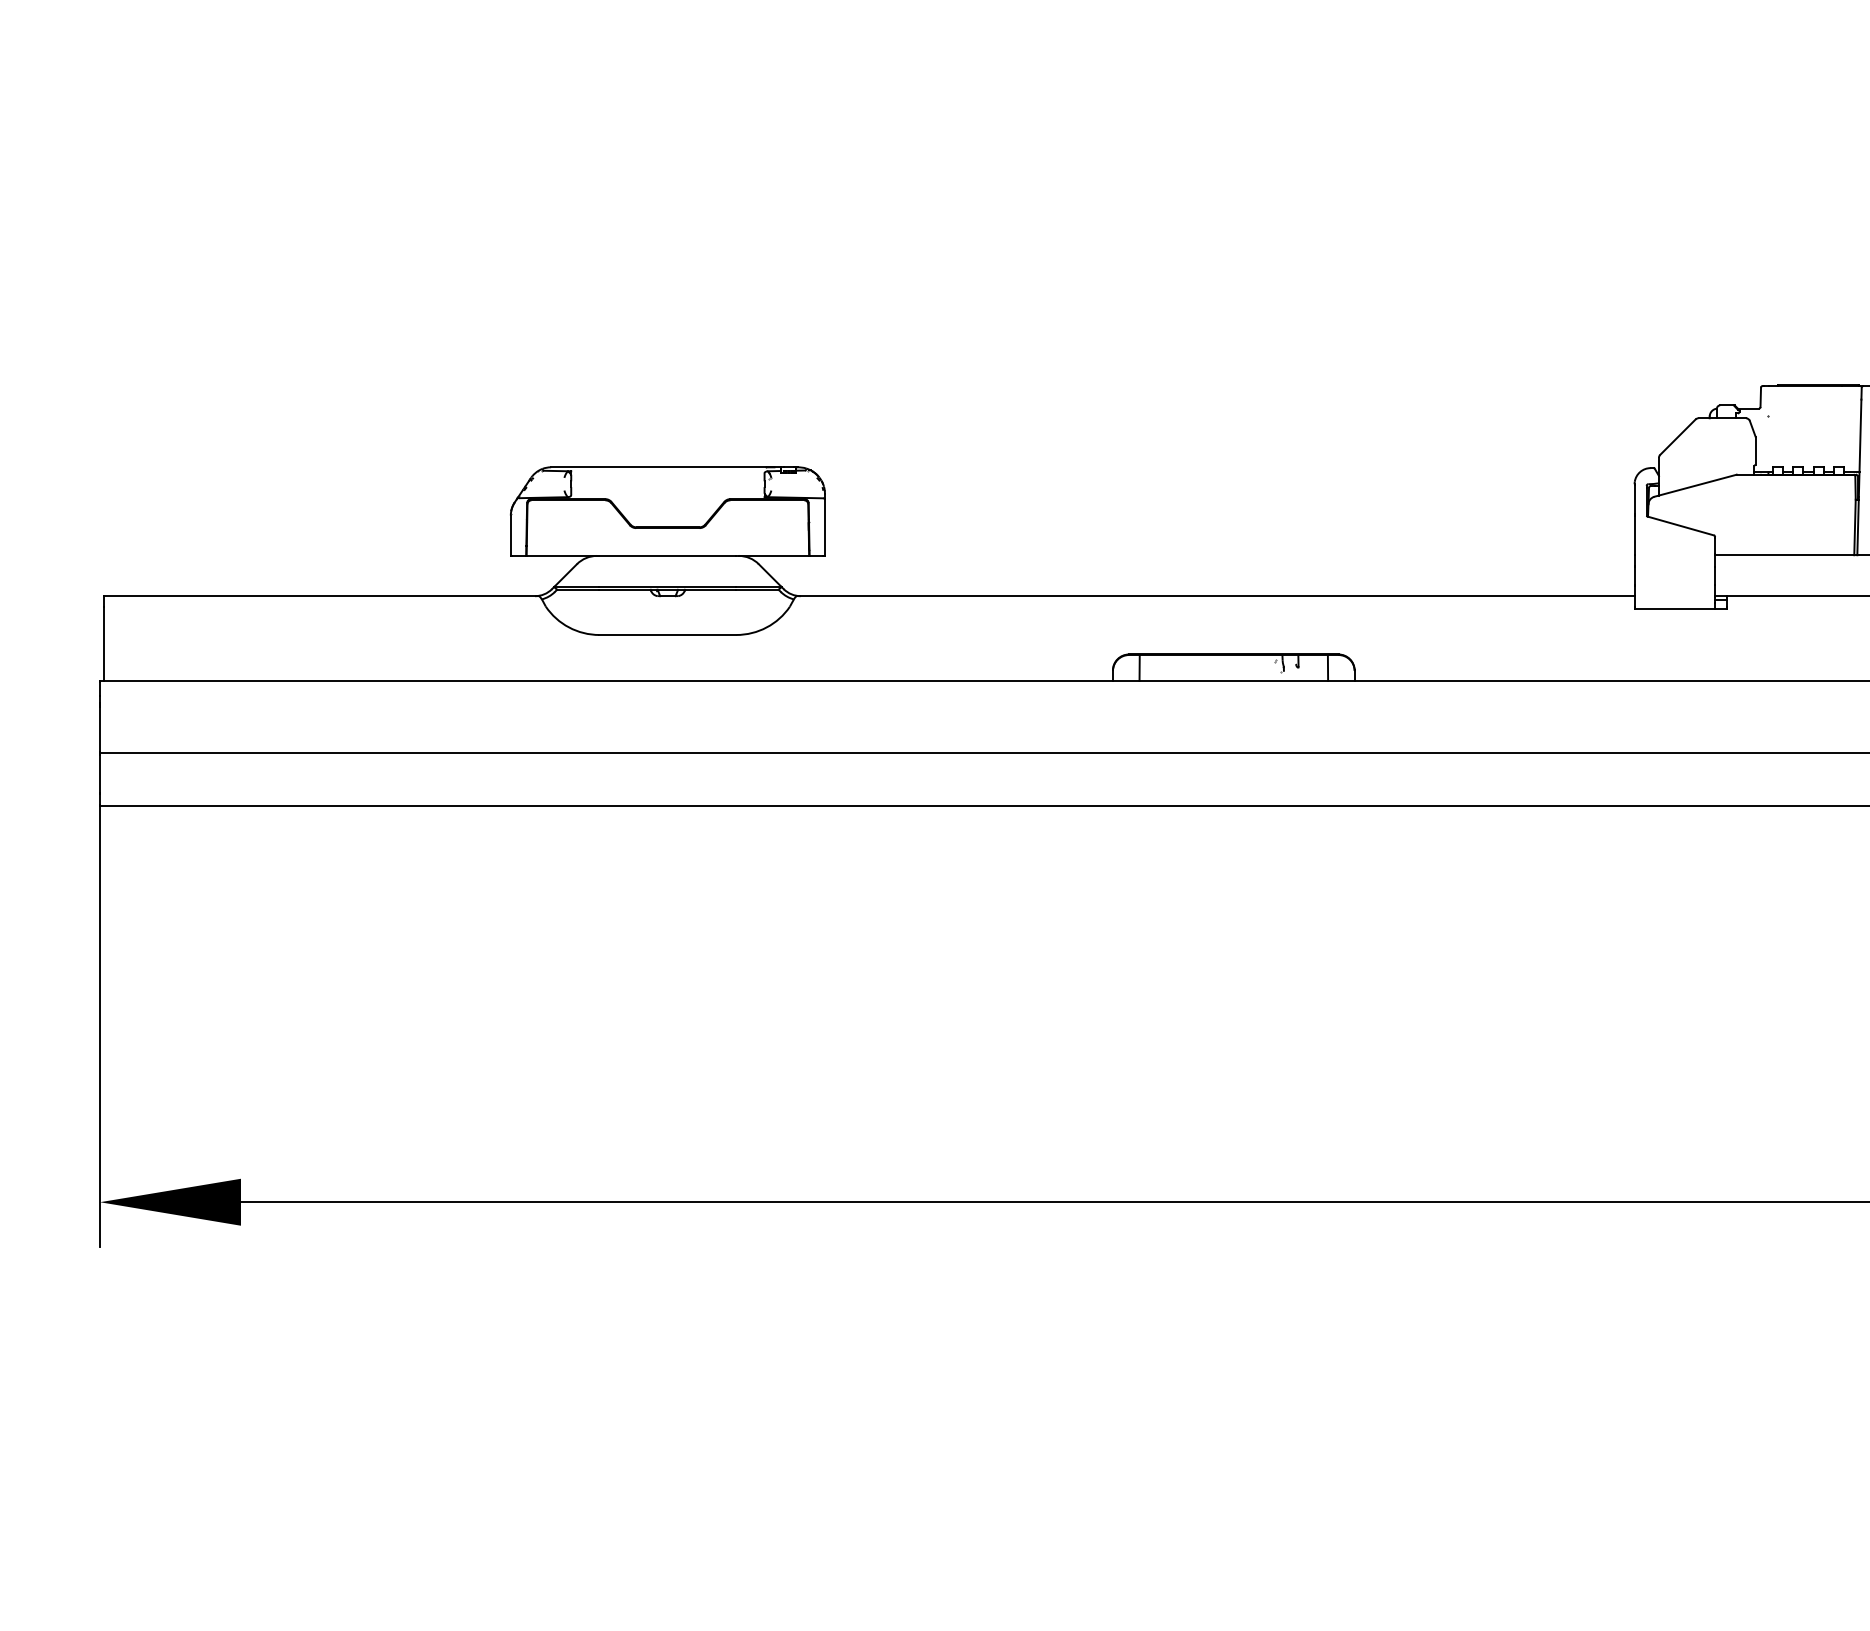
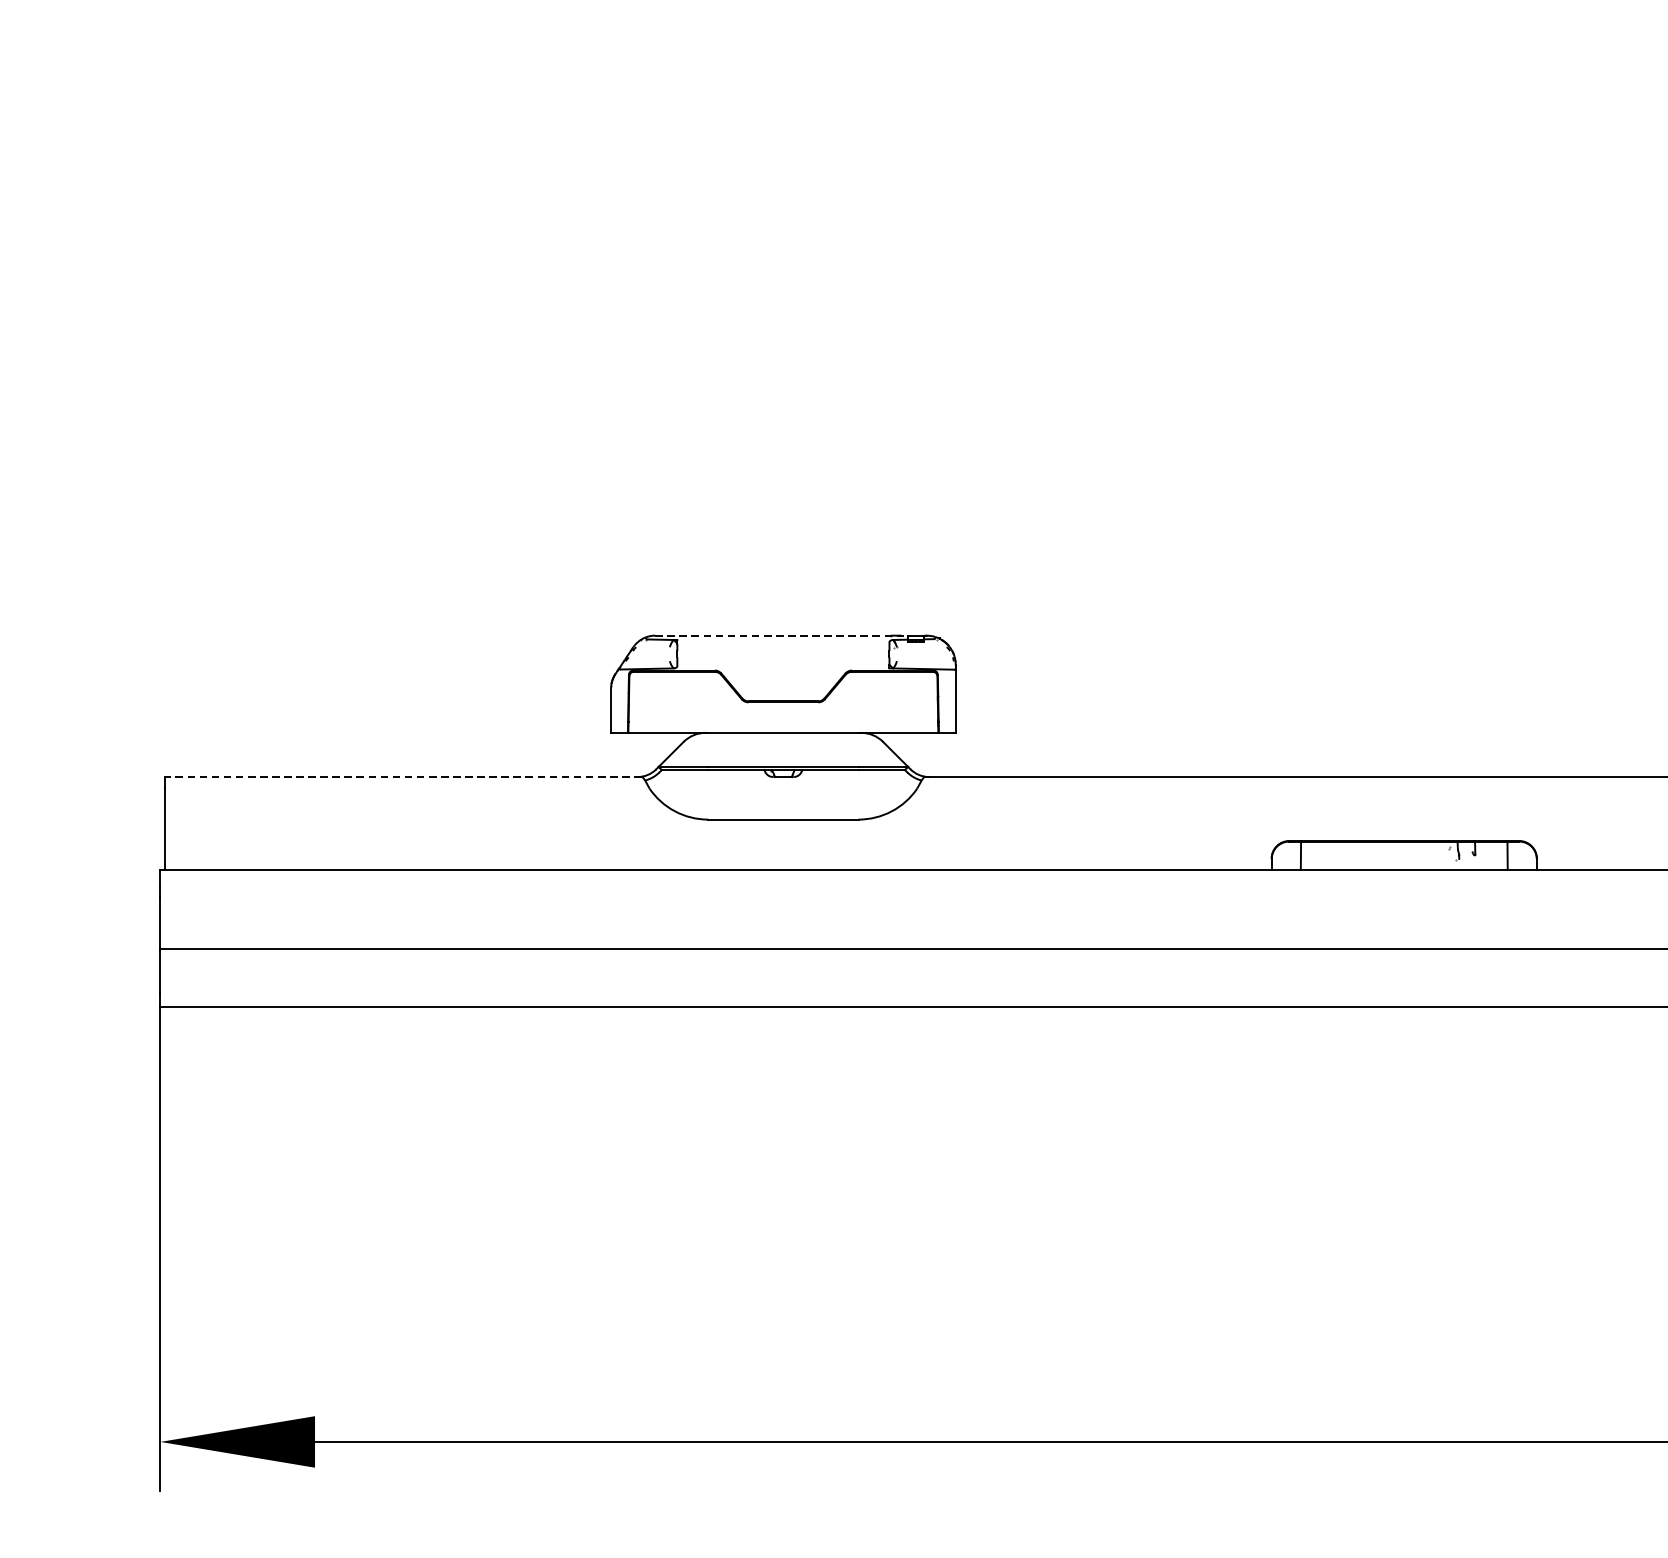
line: (666, 467) -> (781, 635), solid -> dashed
line: (320, 596) -> (402, 777), solid -> dashed

